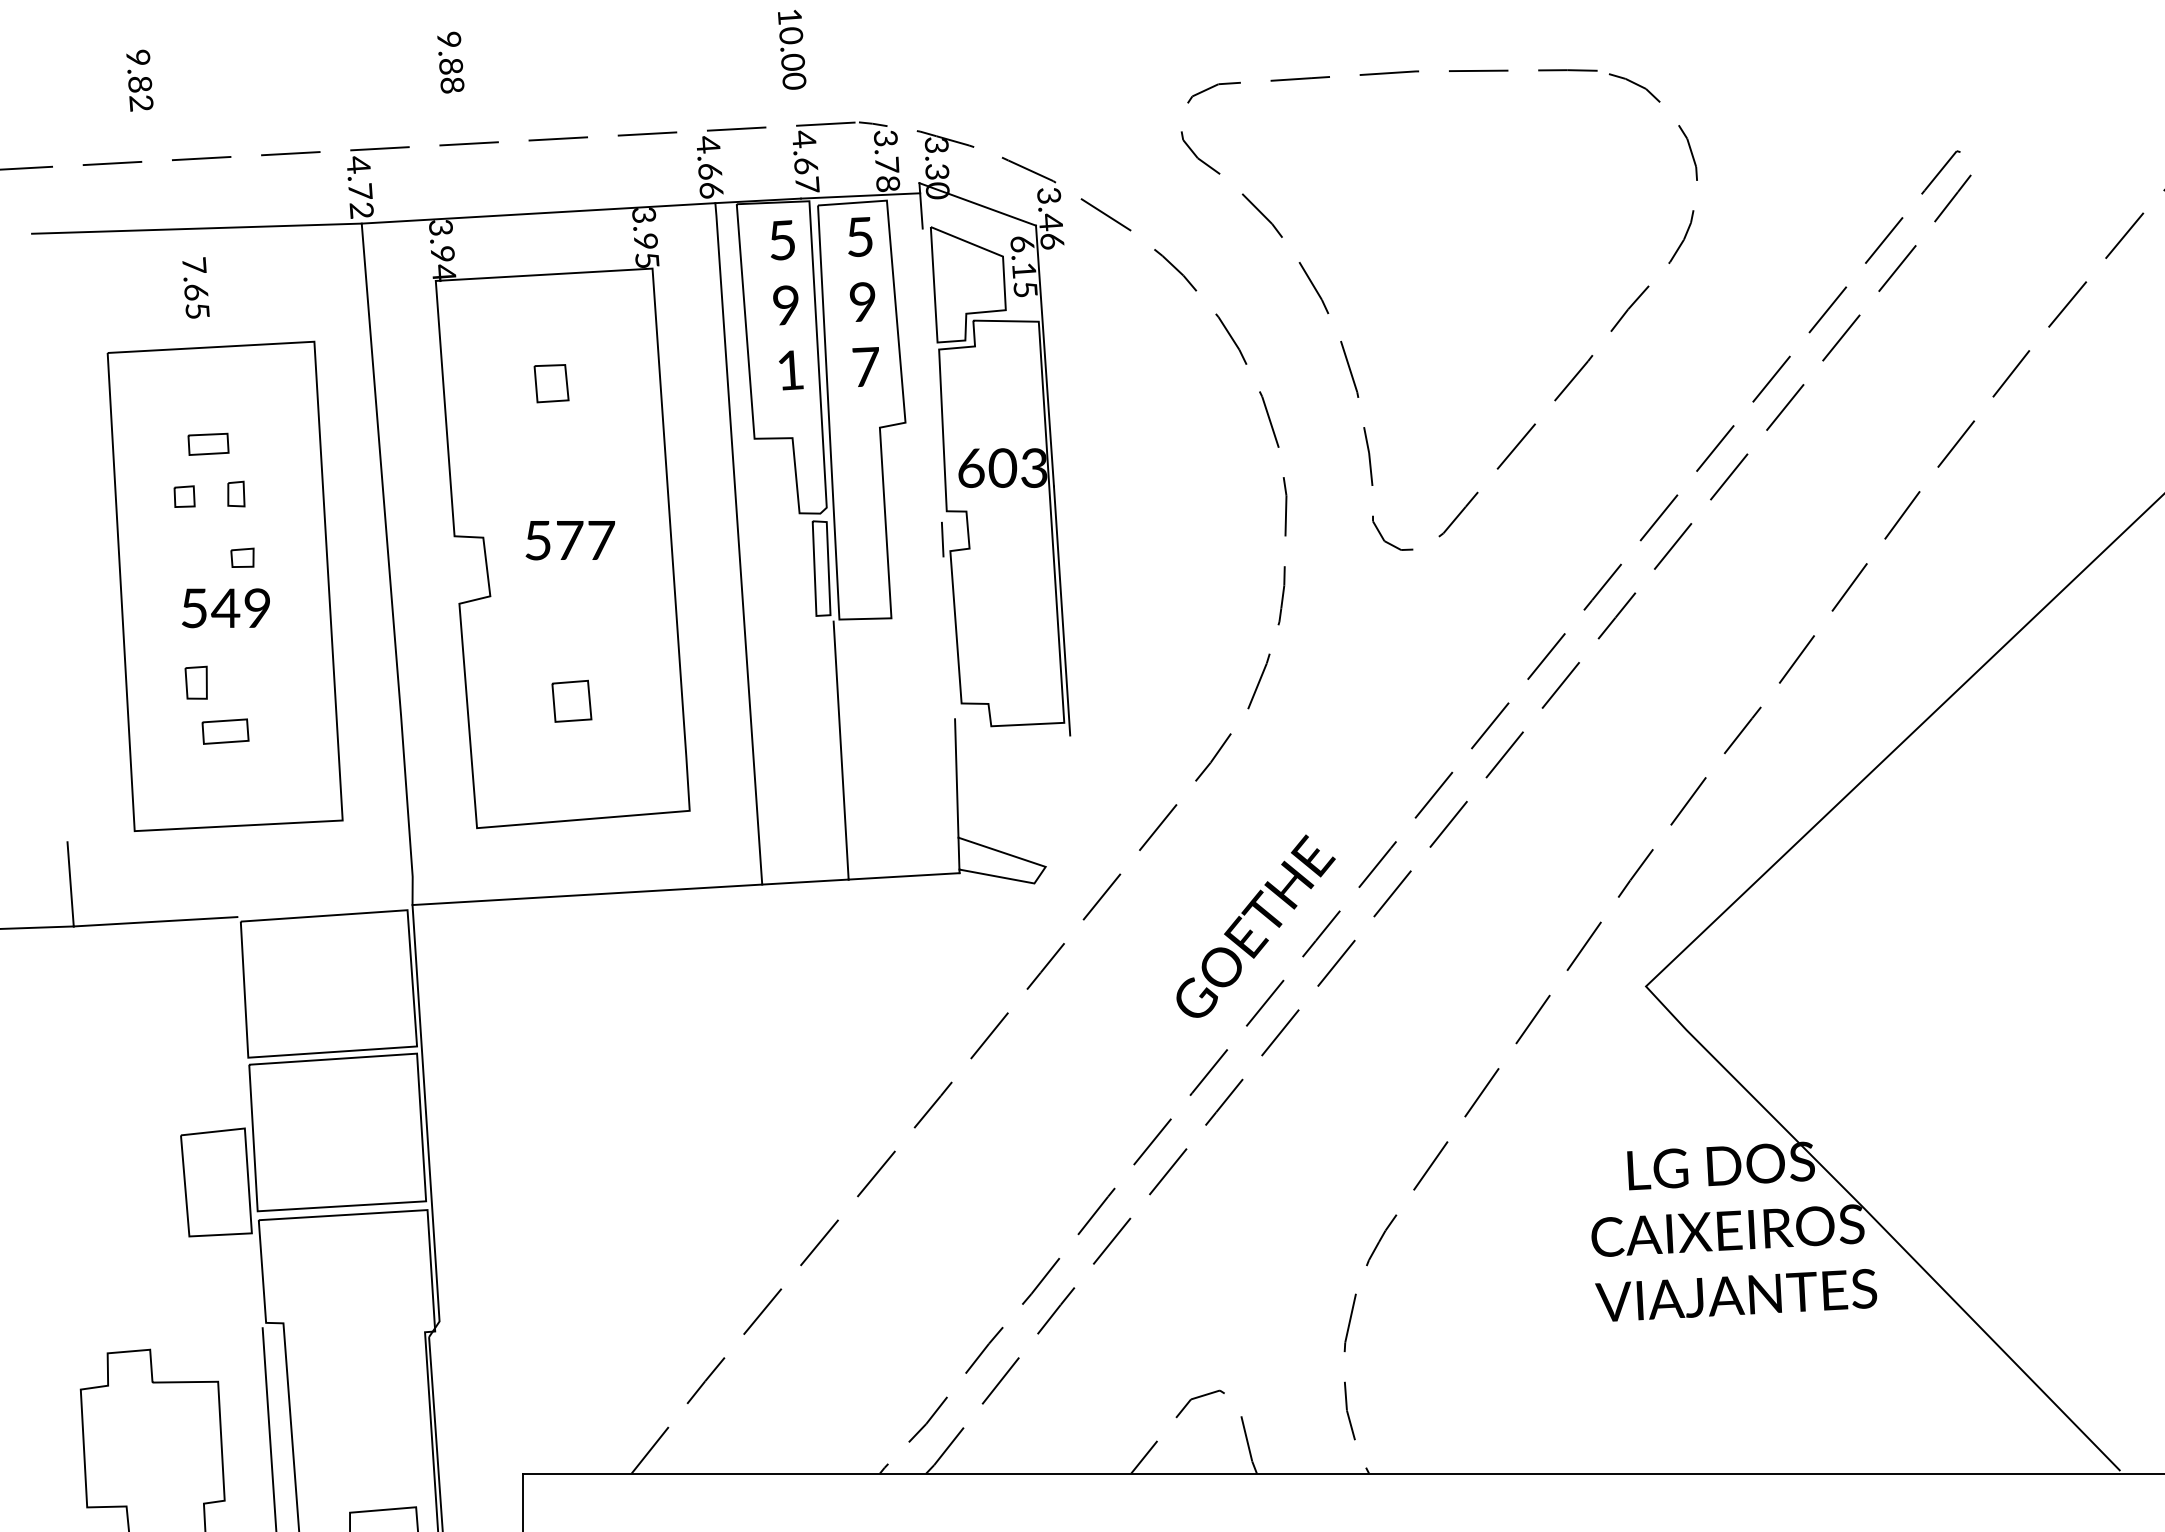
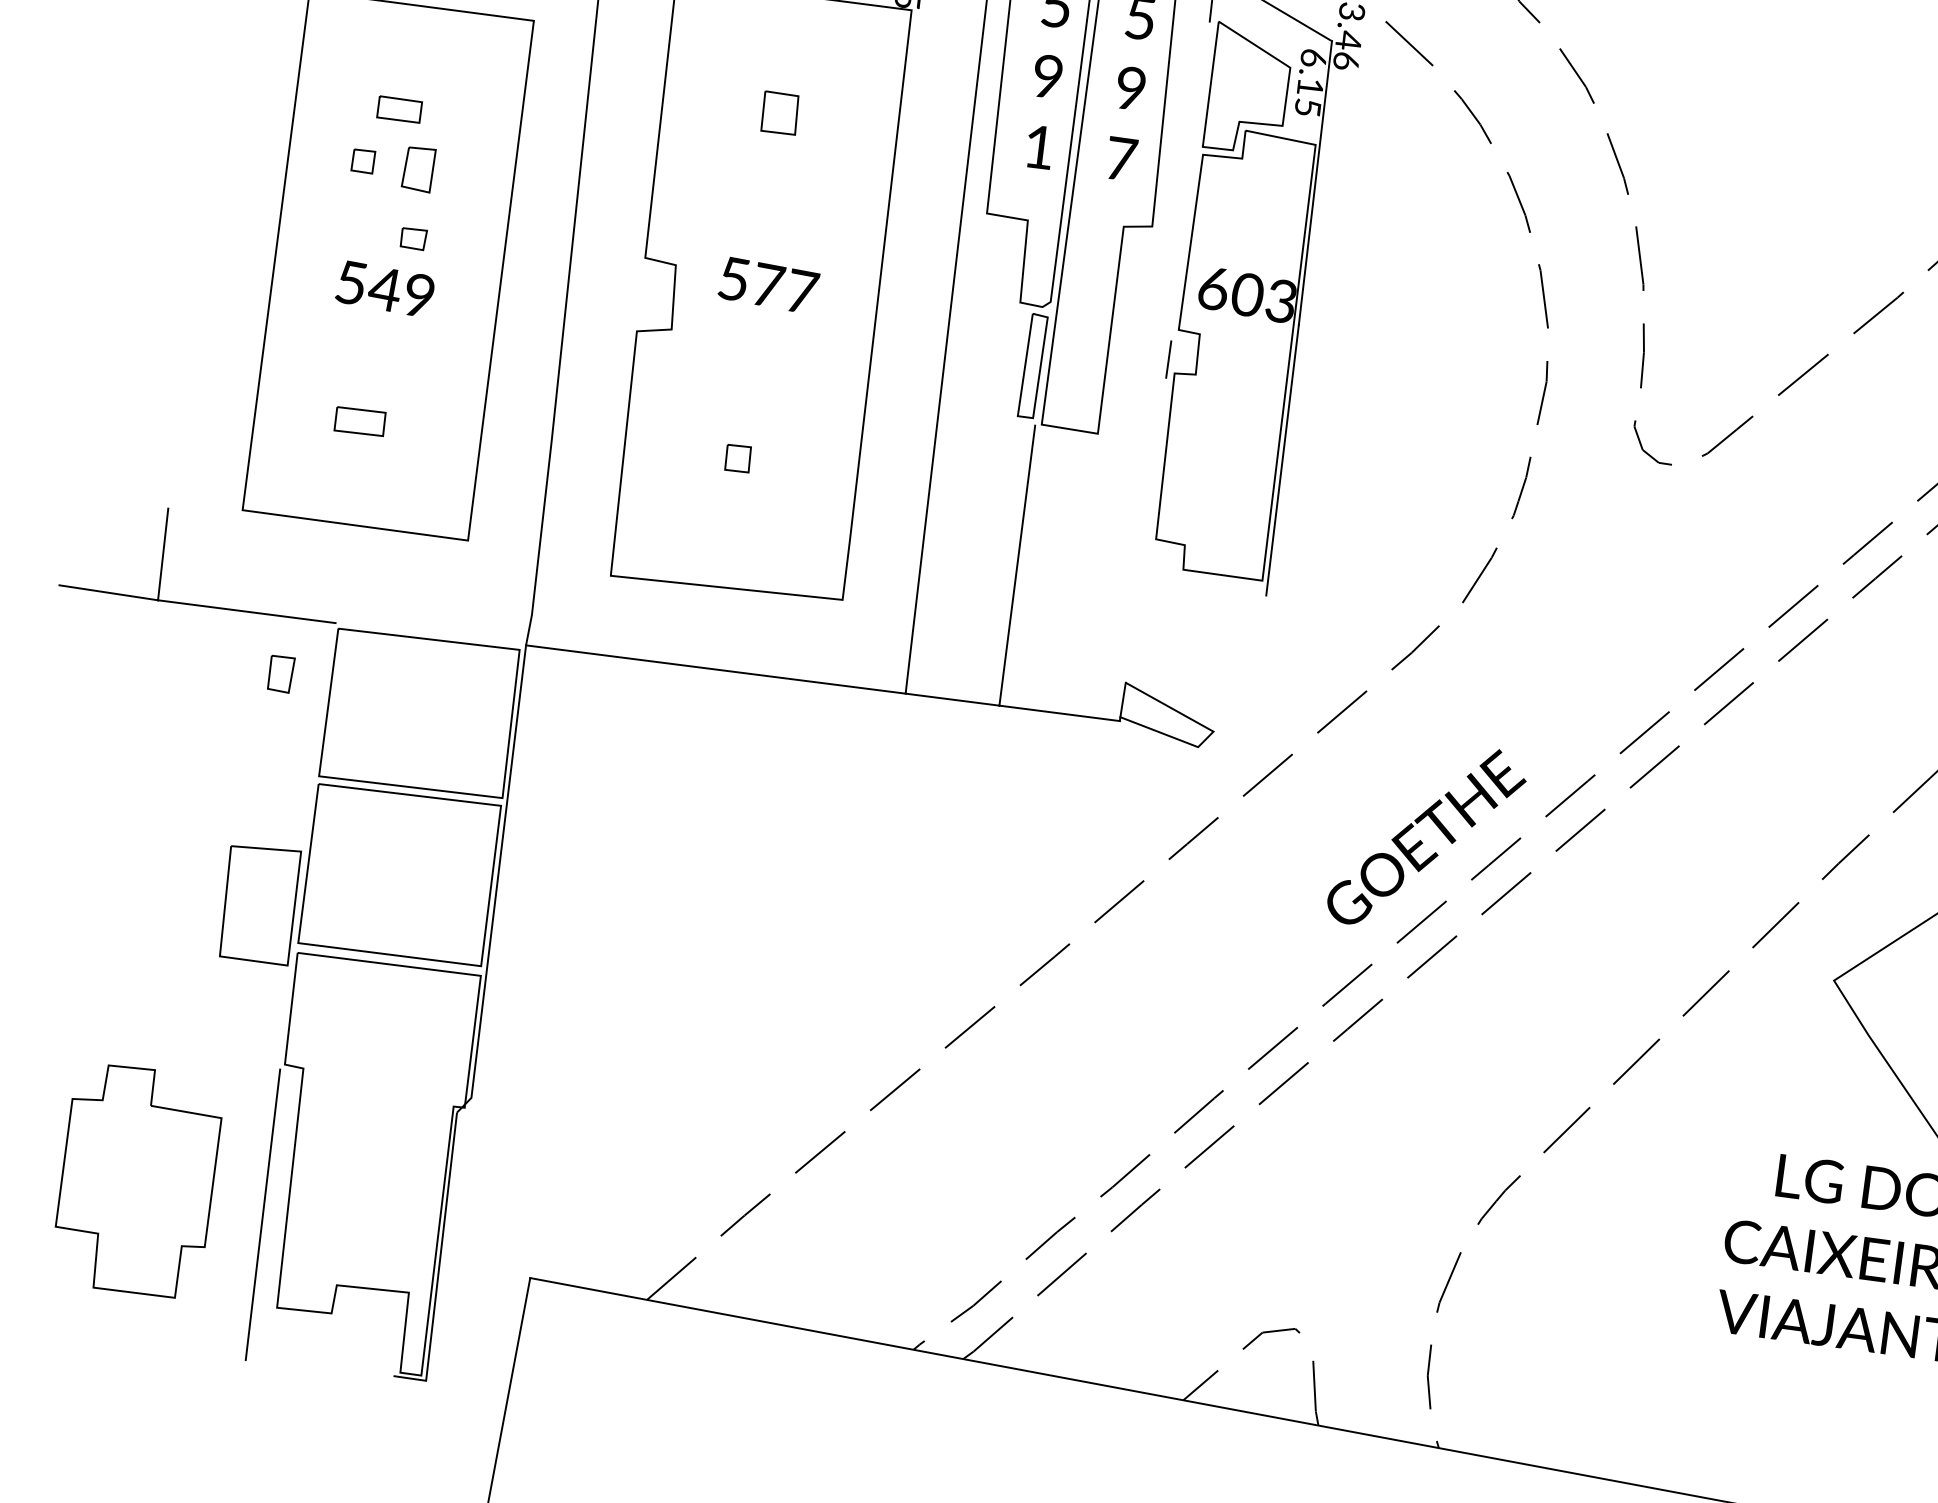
part: (236, 493) -> (419, 168), size x1.6
part: (195, 682) -> (279, 673), moved
part: (571, 700) -> (737, 457), size x0.6
line: (956, 778) -> (1135, 618), removed

